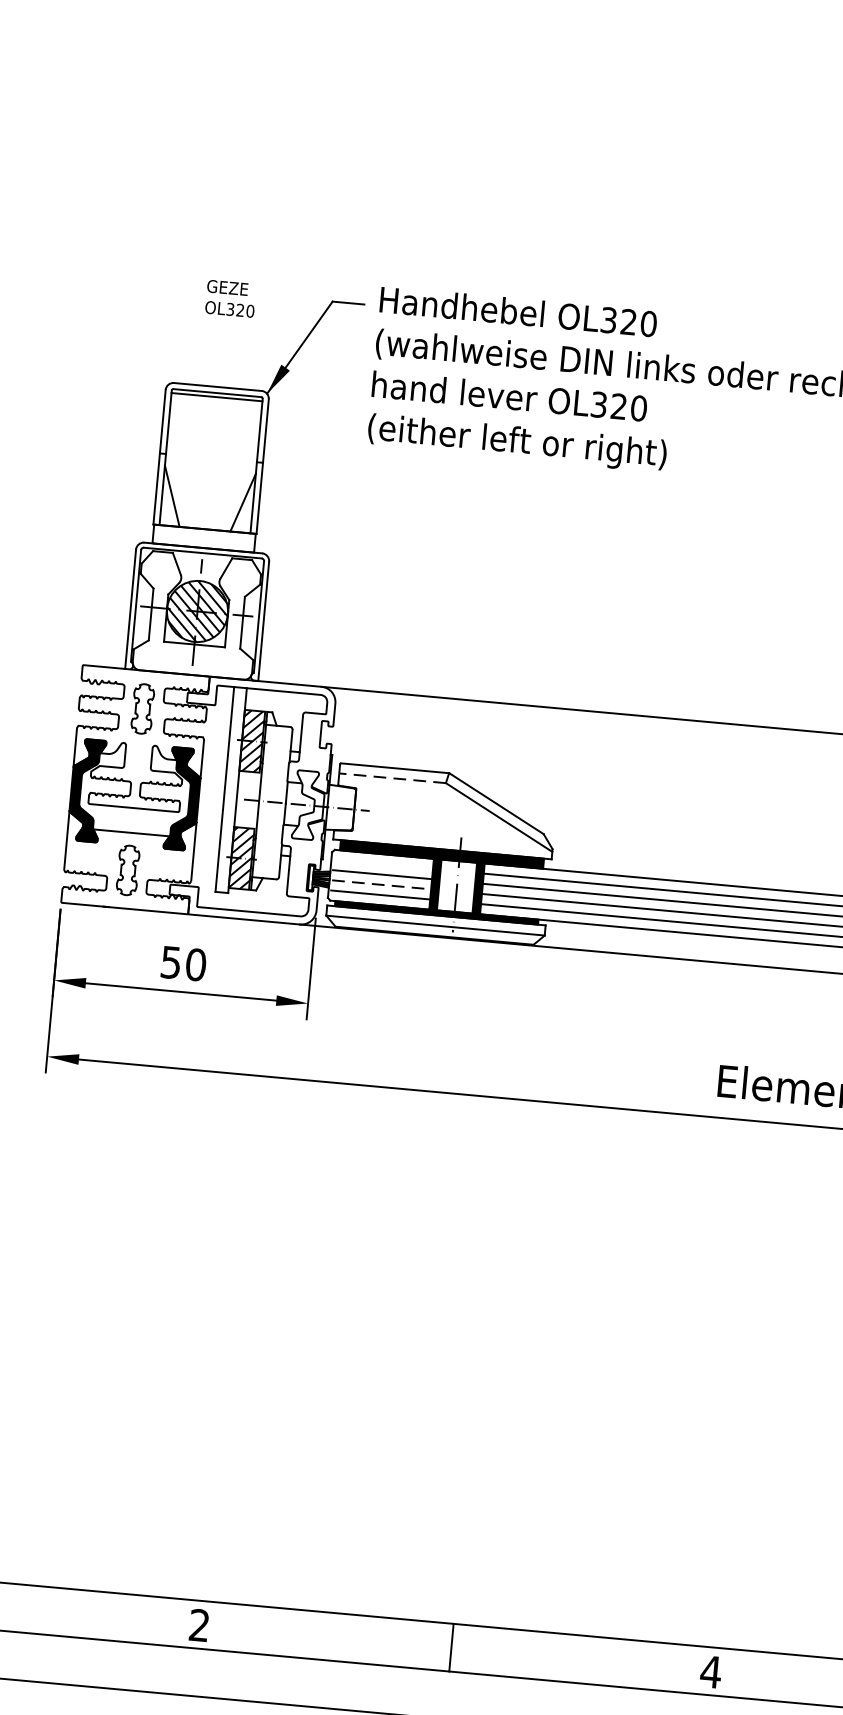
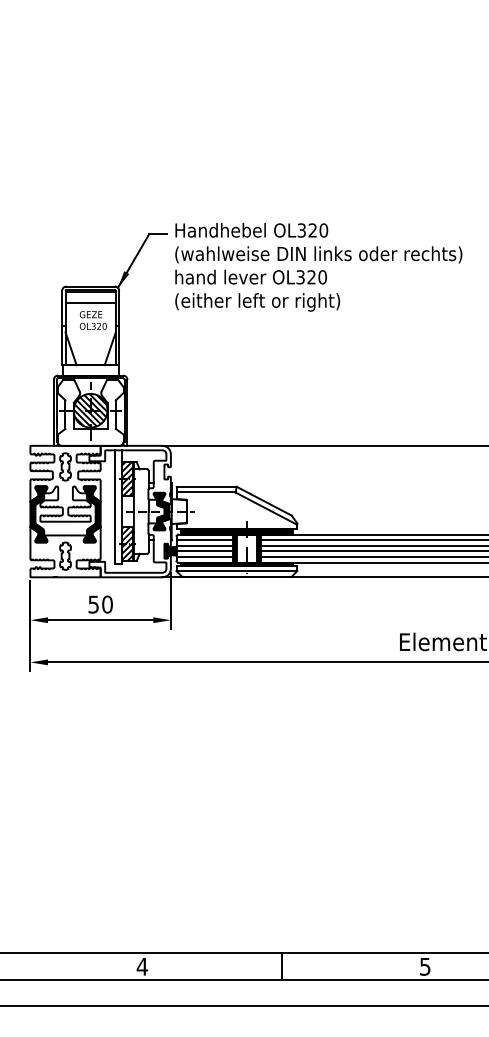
text: (229, 298) -> (92, 320), moved
line: (214, 417) -> (90, 303), added
line: (391, 778) -> (205, 492), dashed -> solid
fill: (308, 805) -> (161, 511), added
line: (381, 864) -> (204, 540), added
line: (381, 884) -> (205, 551), dashed -> solid
text: (199, 1624) -> (142, 966), 2 -> 4
text: (709, 1671) -> (424, 966), 4 -> 5

